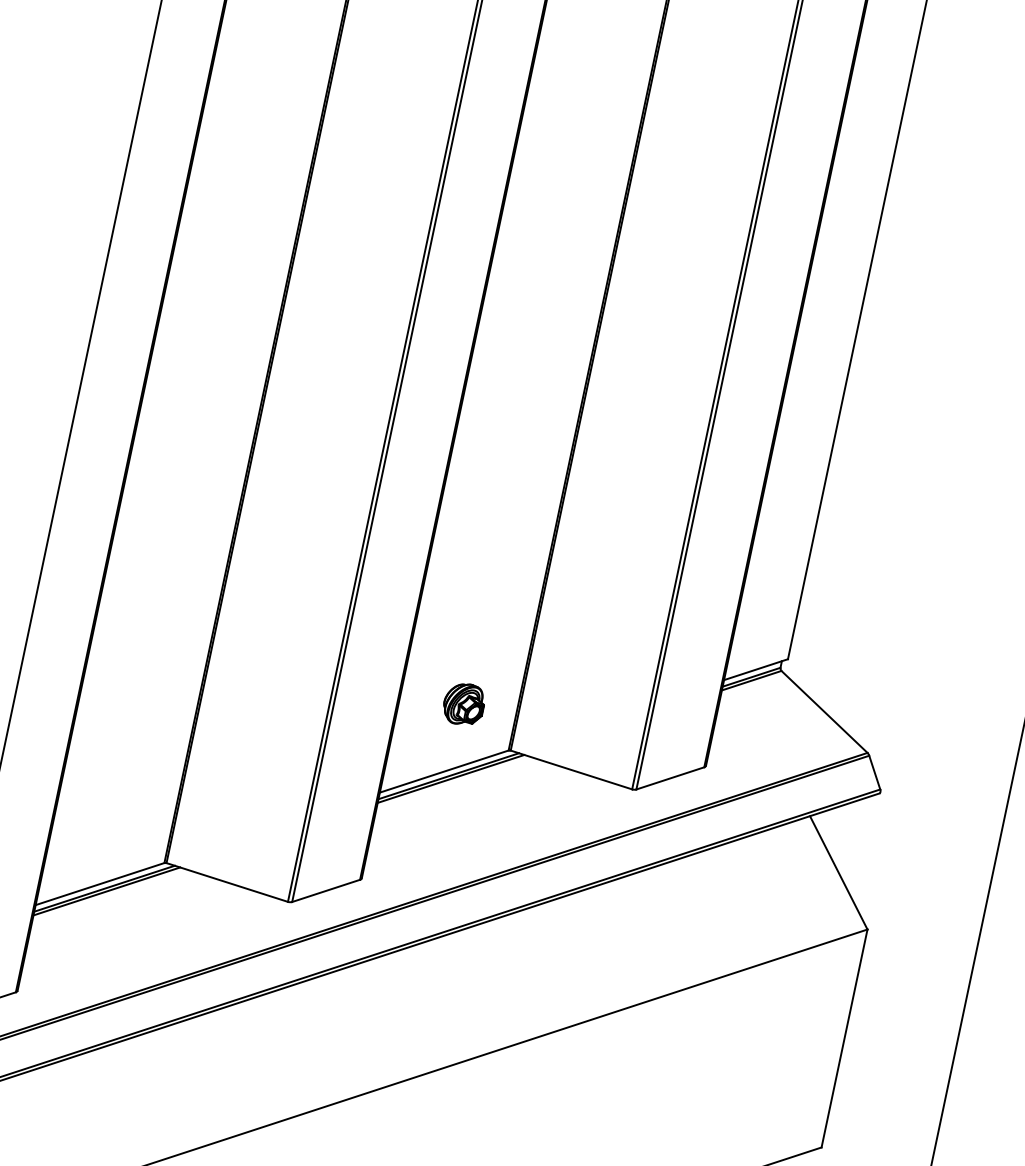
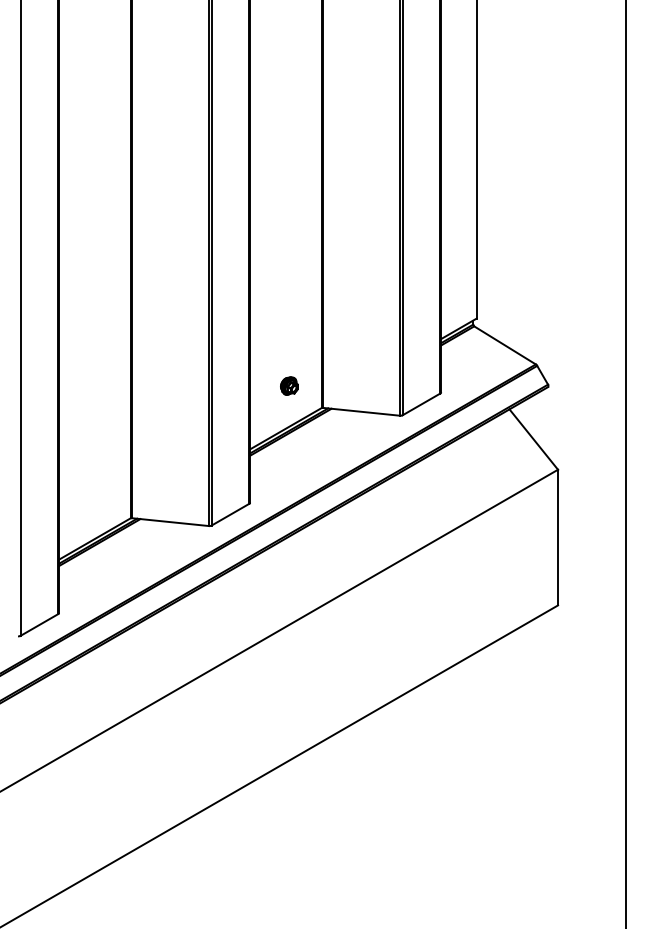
part: (464, 703) -> (289, 385), size x0.7

